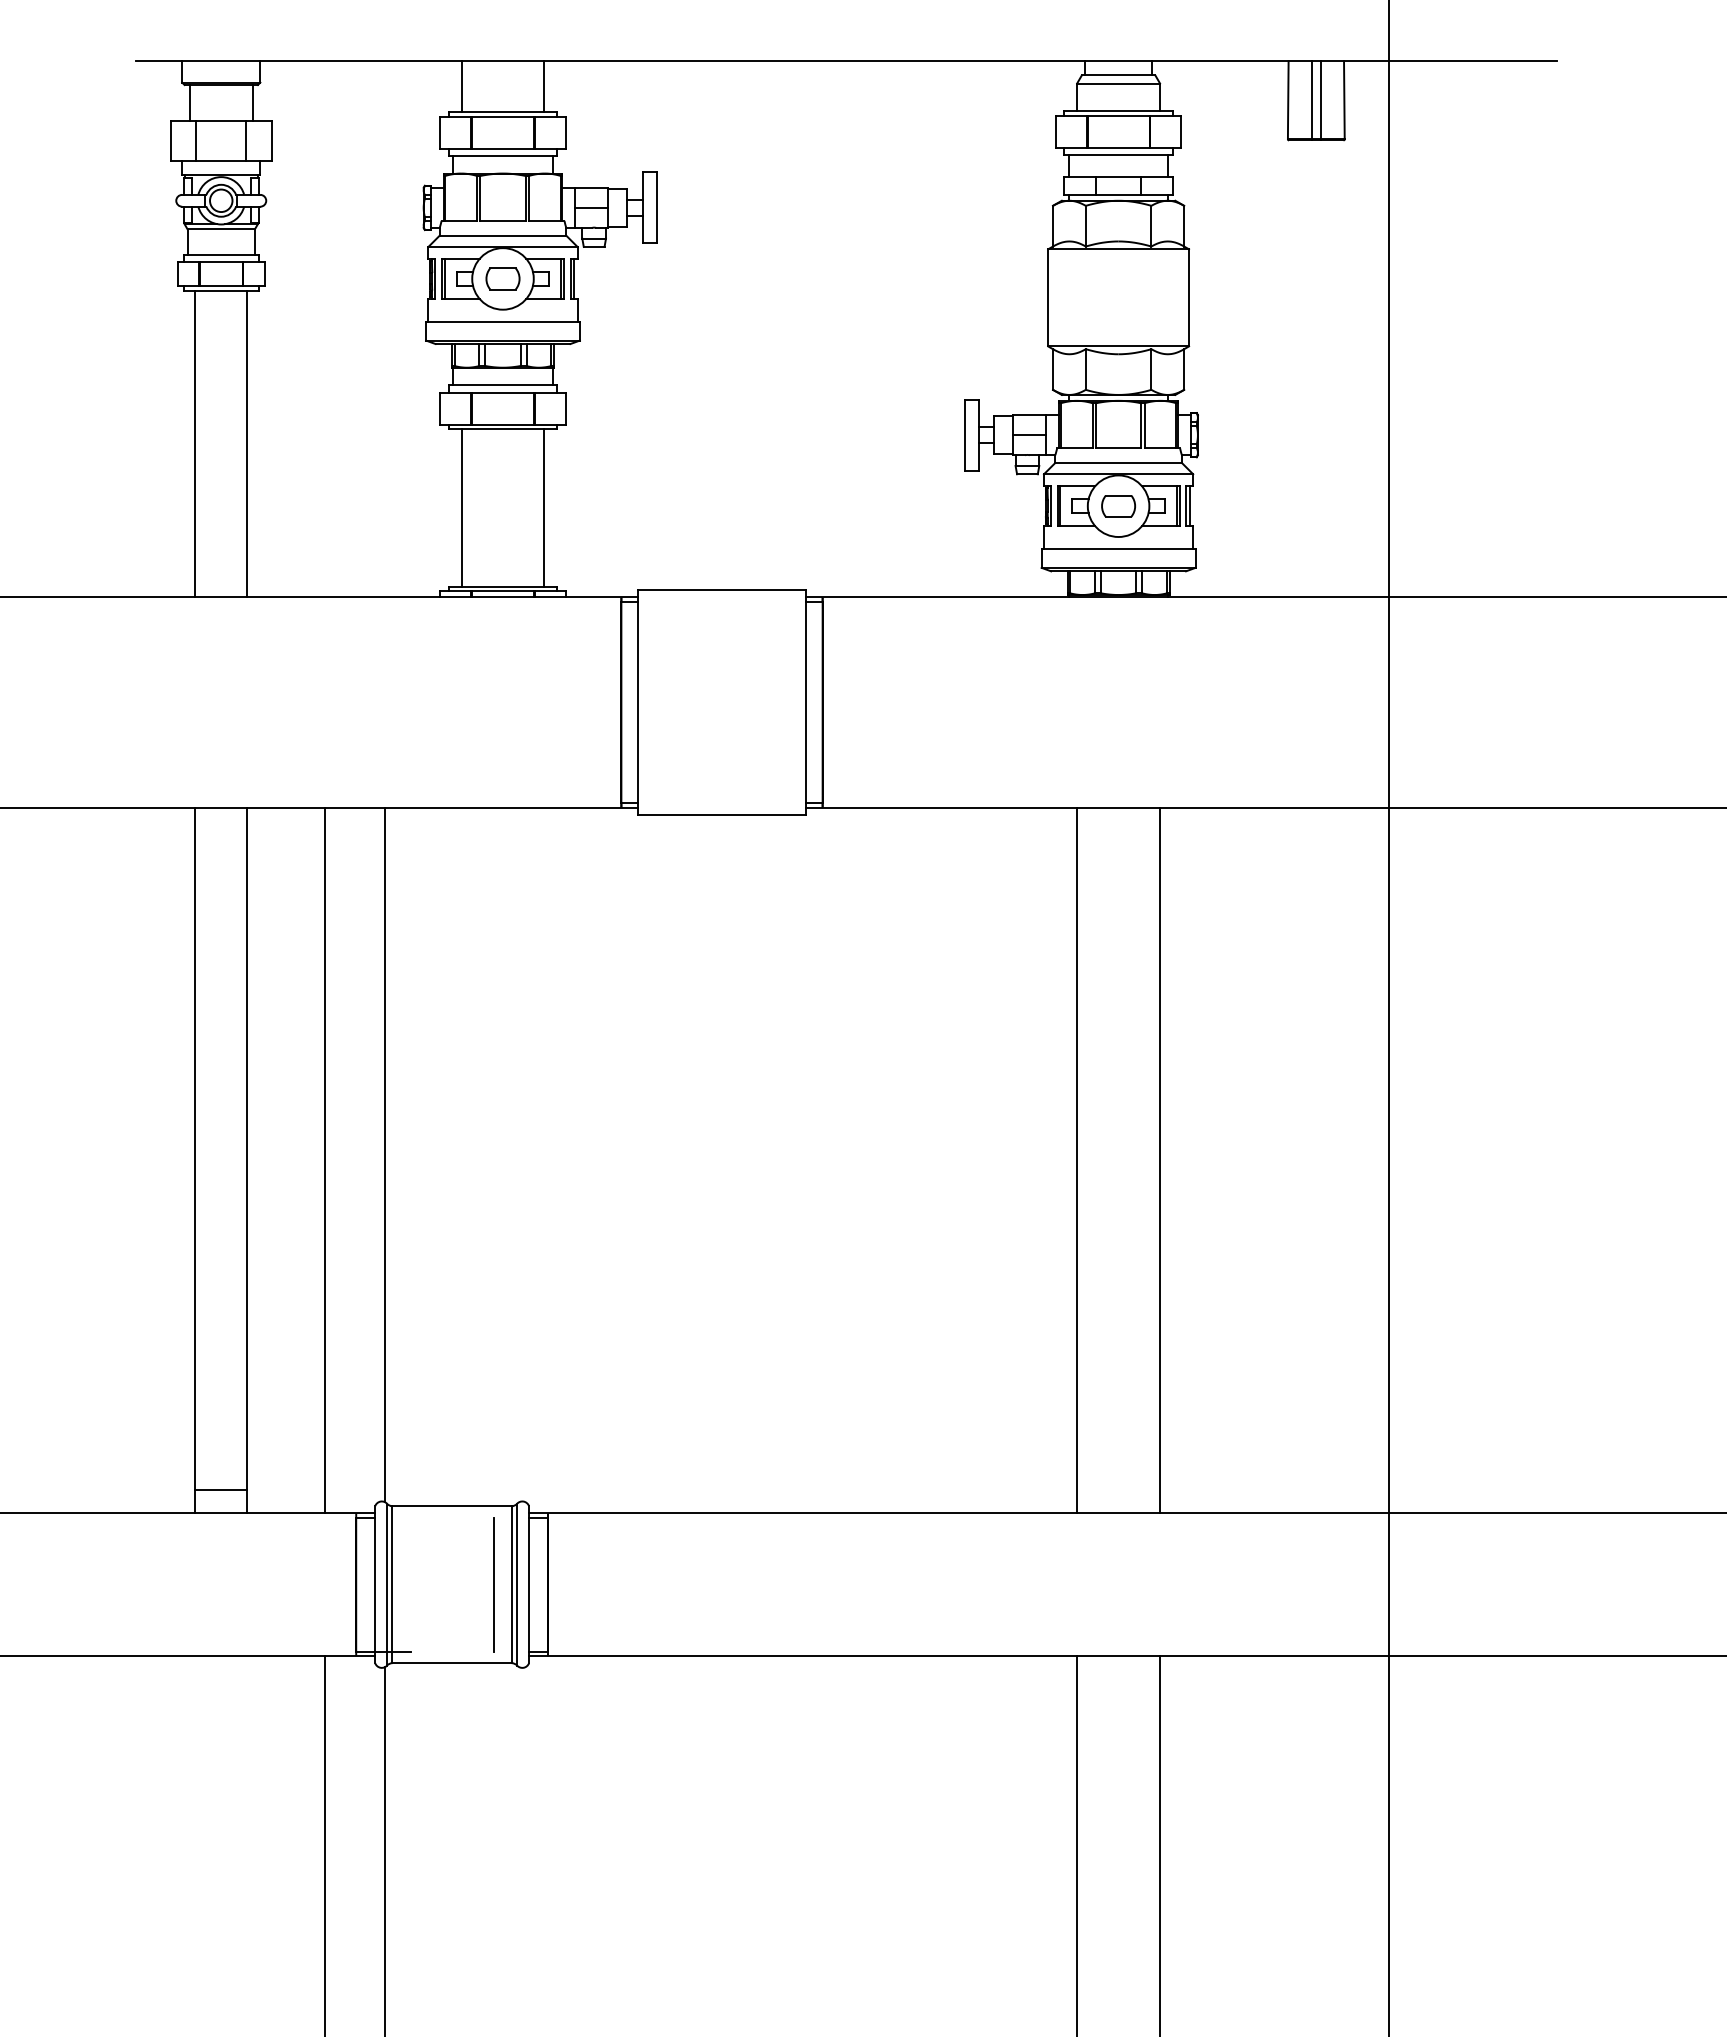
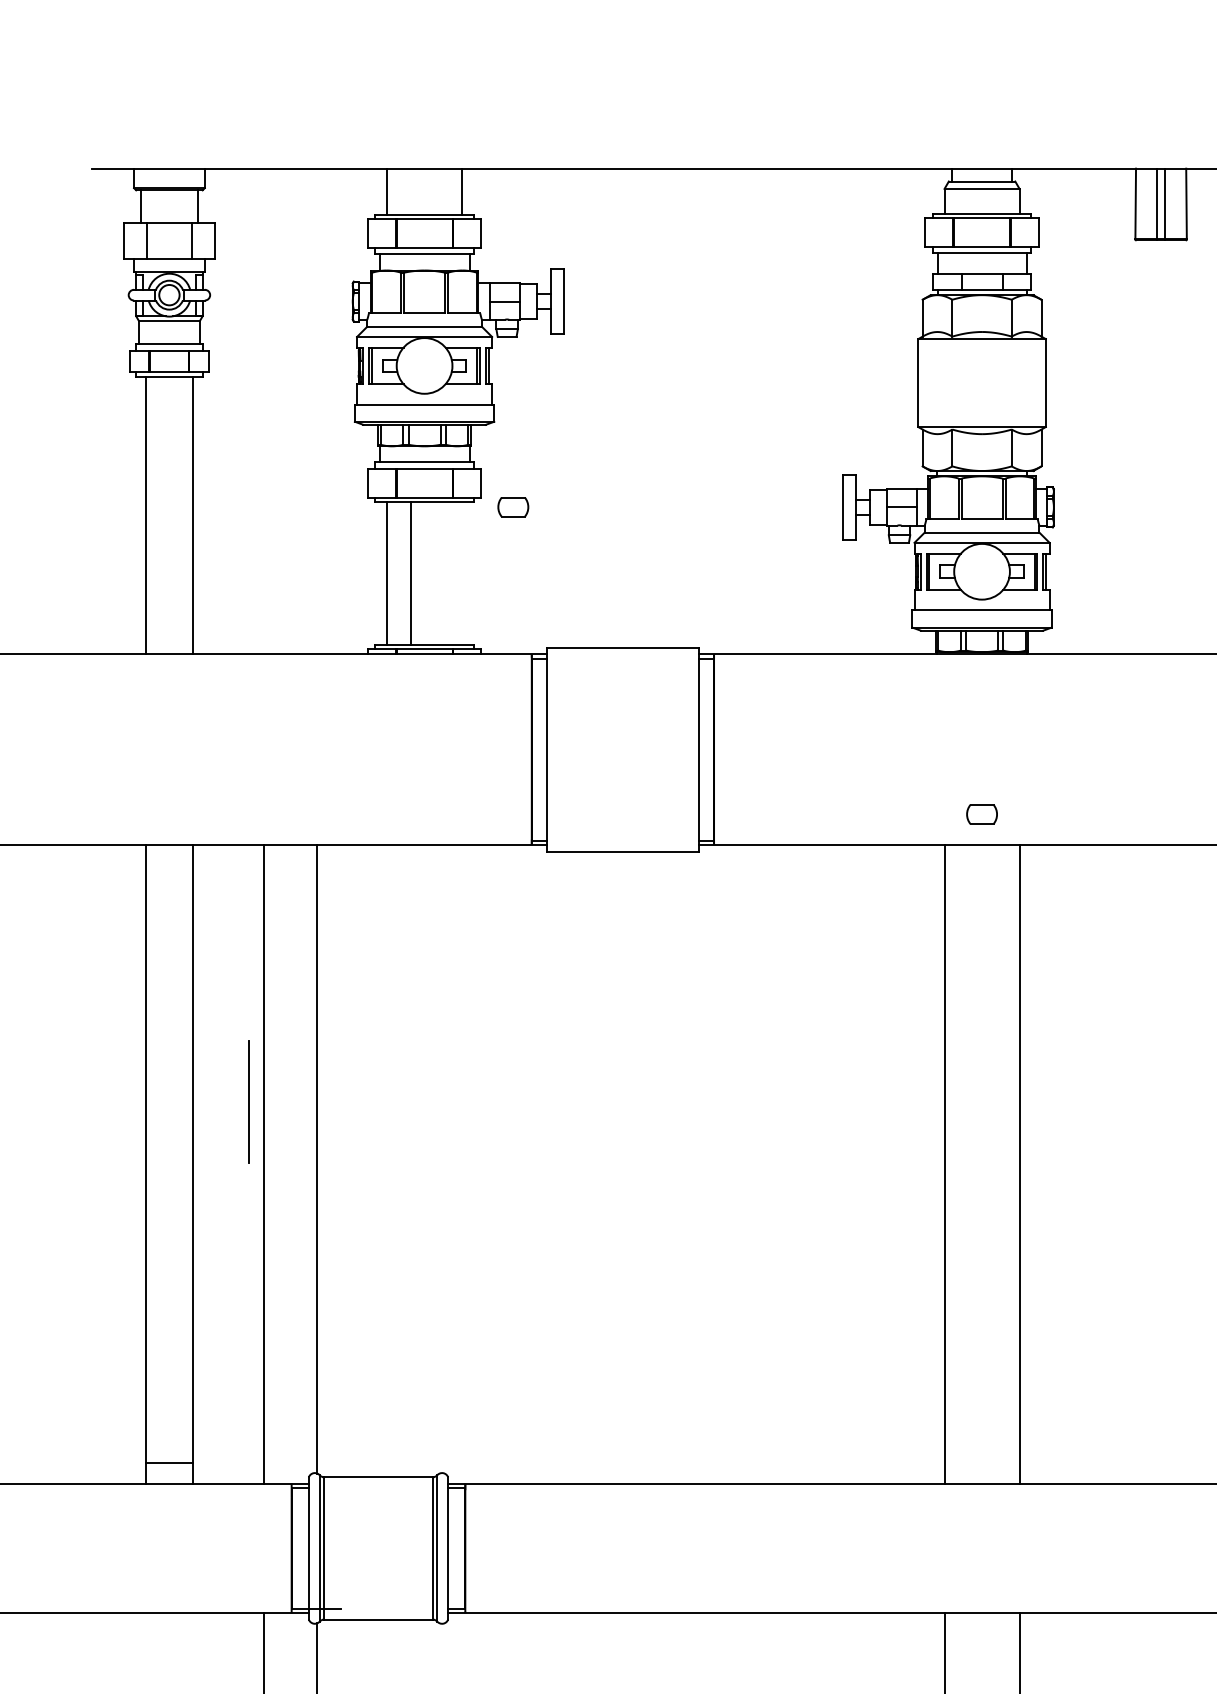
part: (502, 278) -> (512, 506), moved
part: (1118, 506) -> (981, 814), moved
line: (544, 507) -> (411, 572), moved
line: (493, 1584) -> (249, 1101), moved

